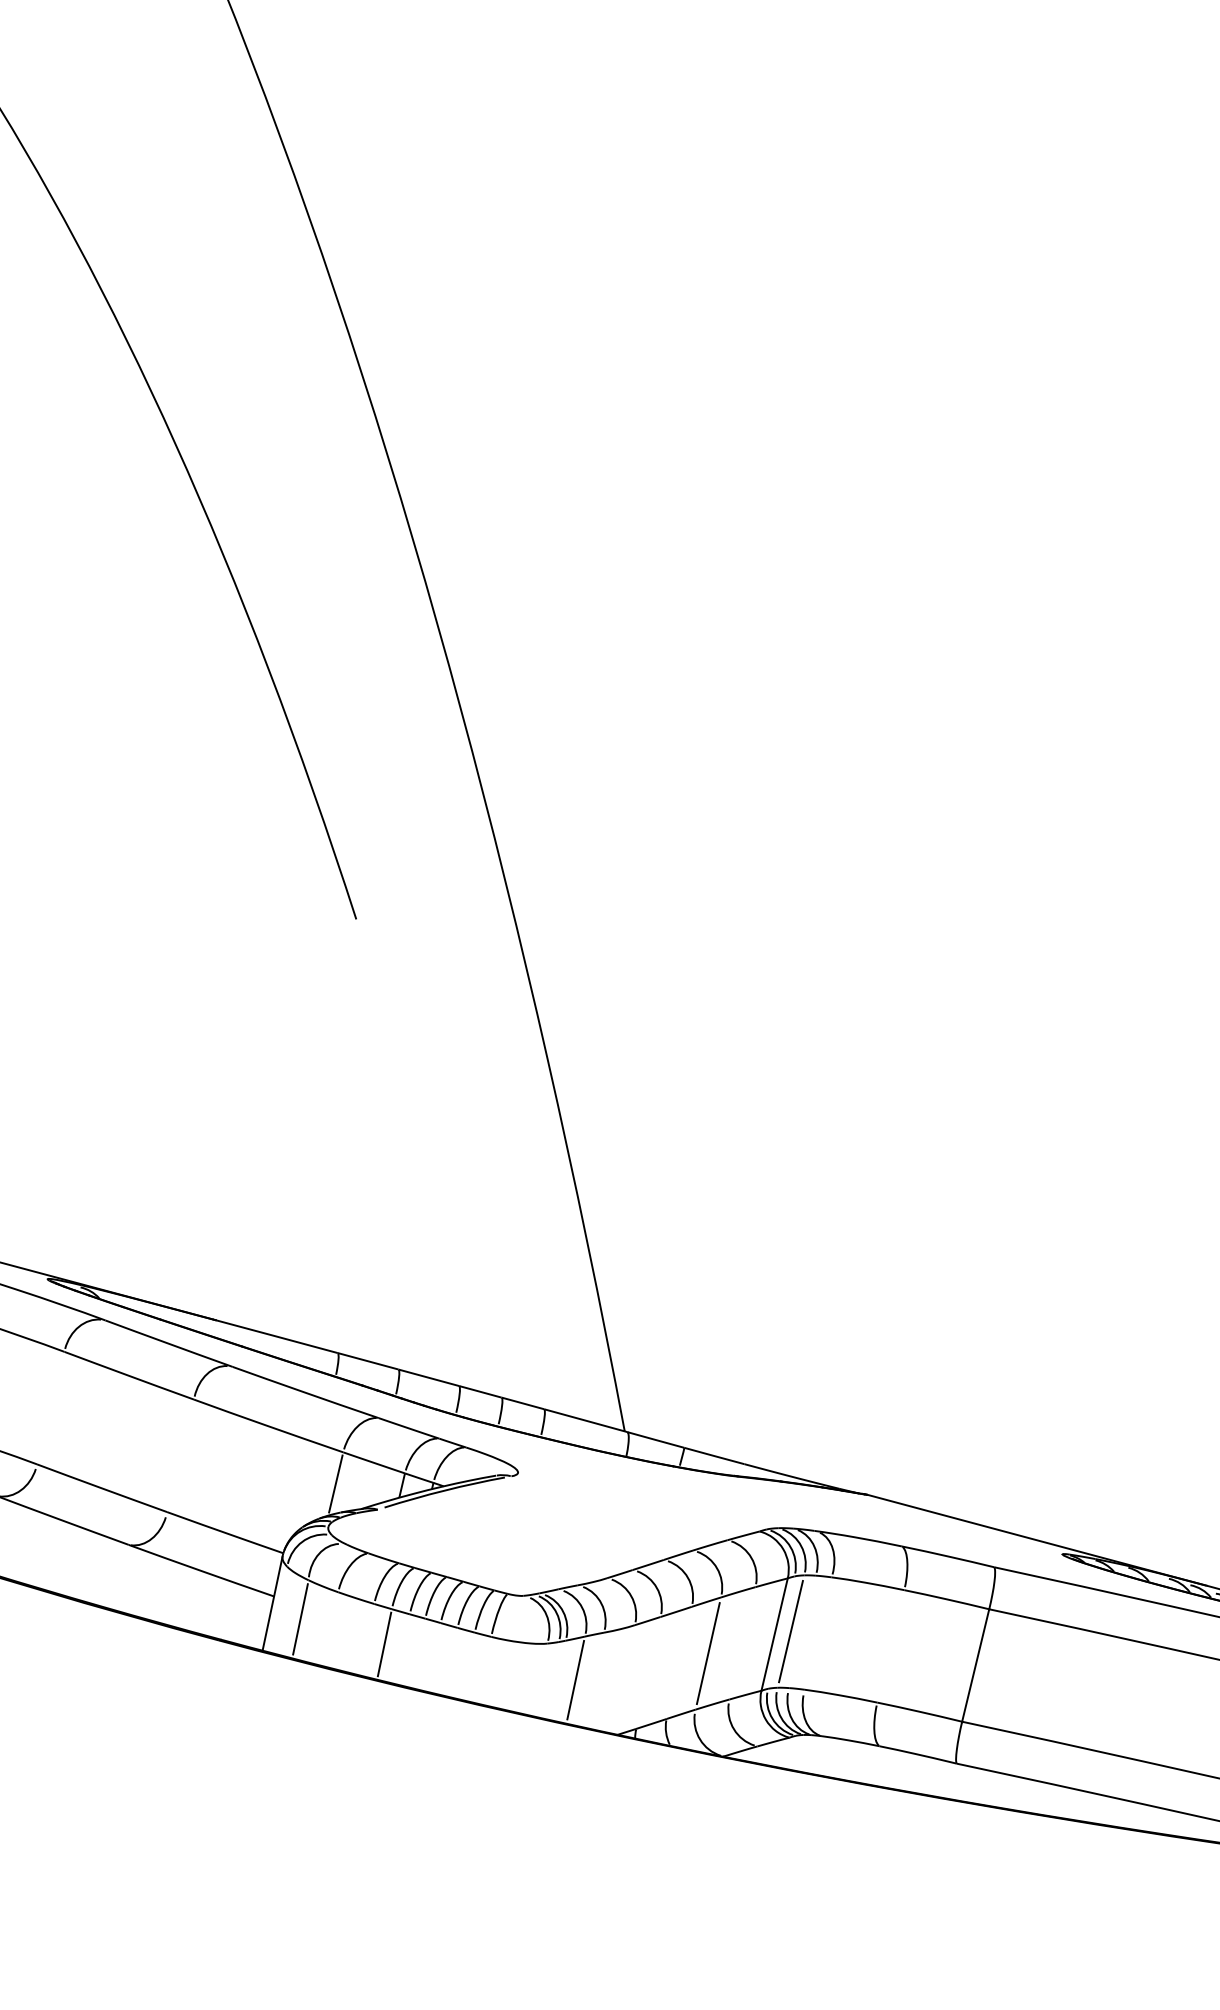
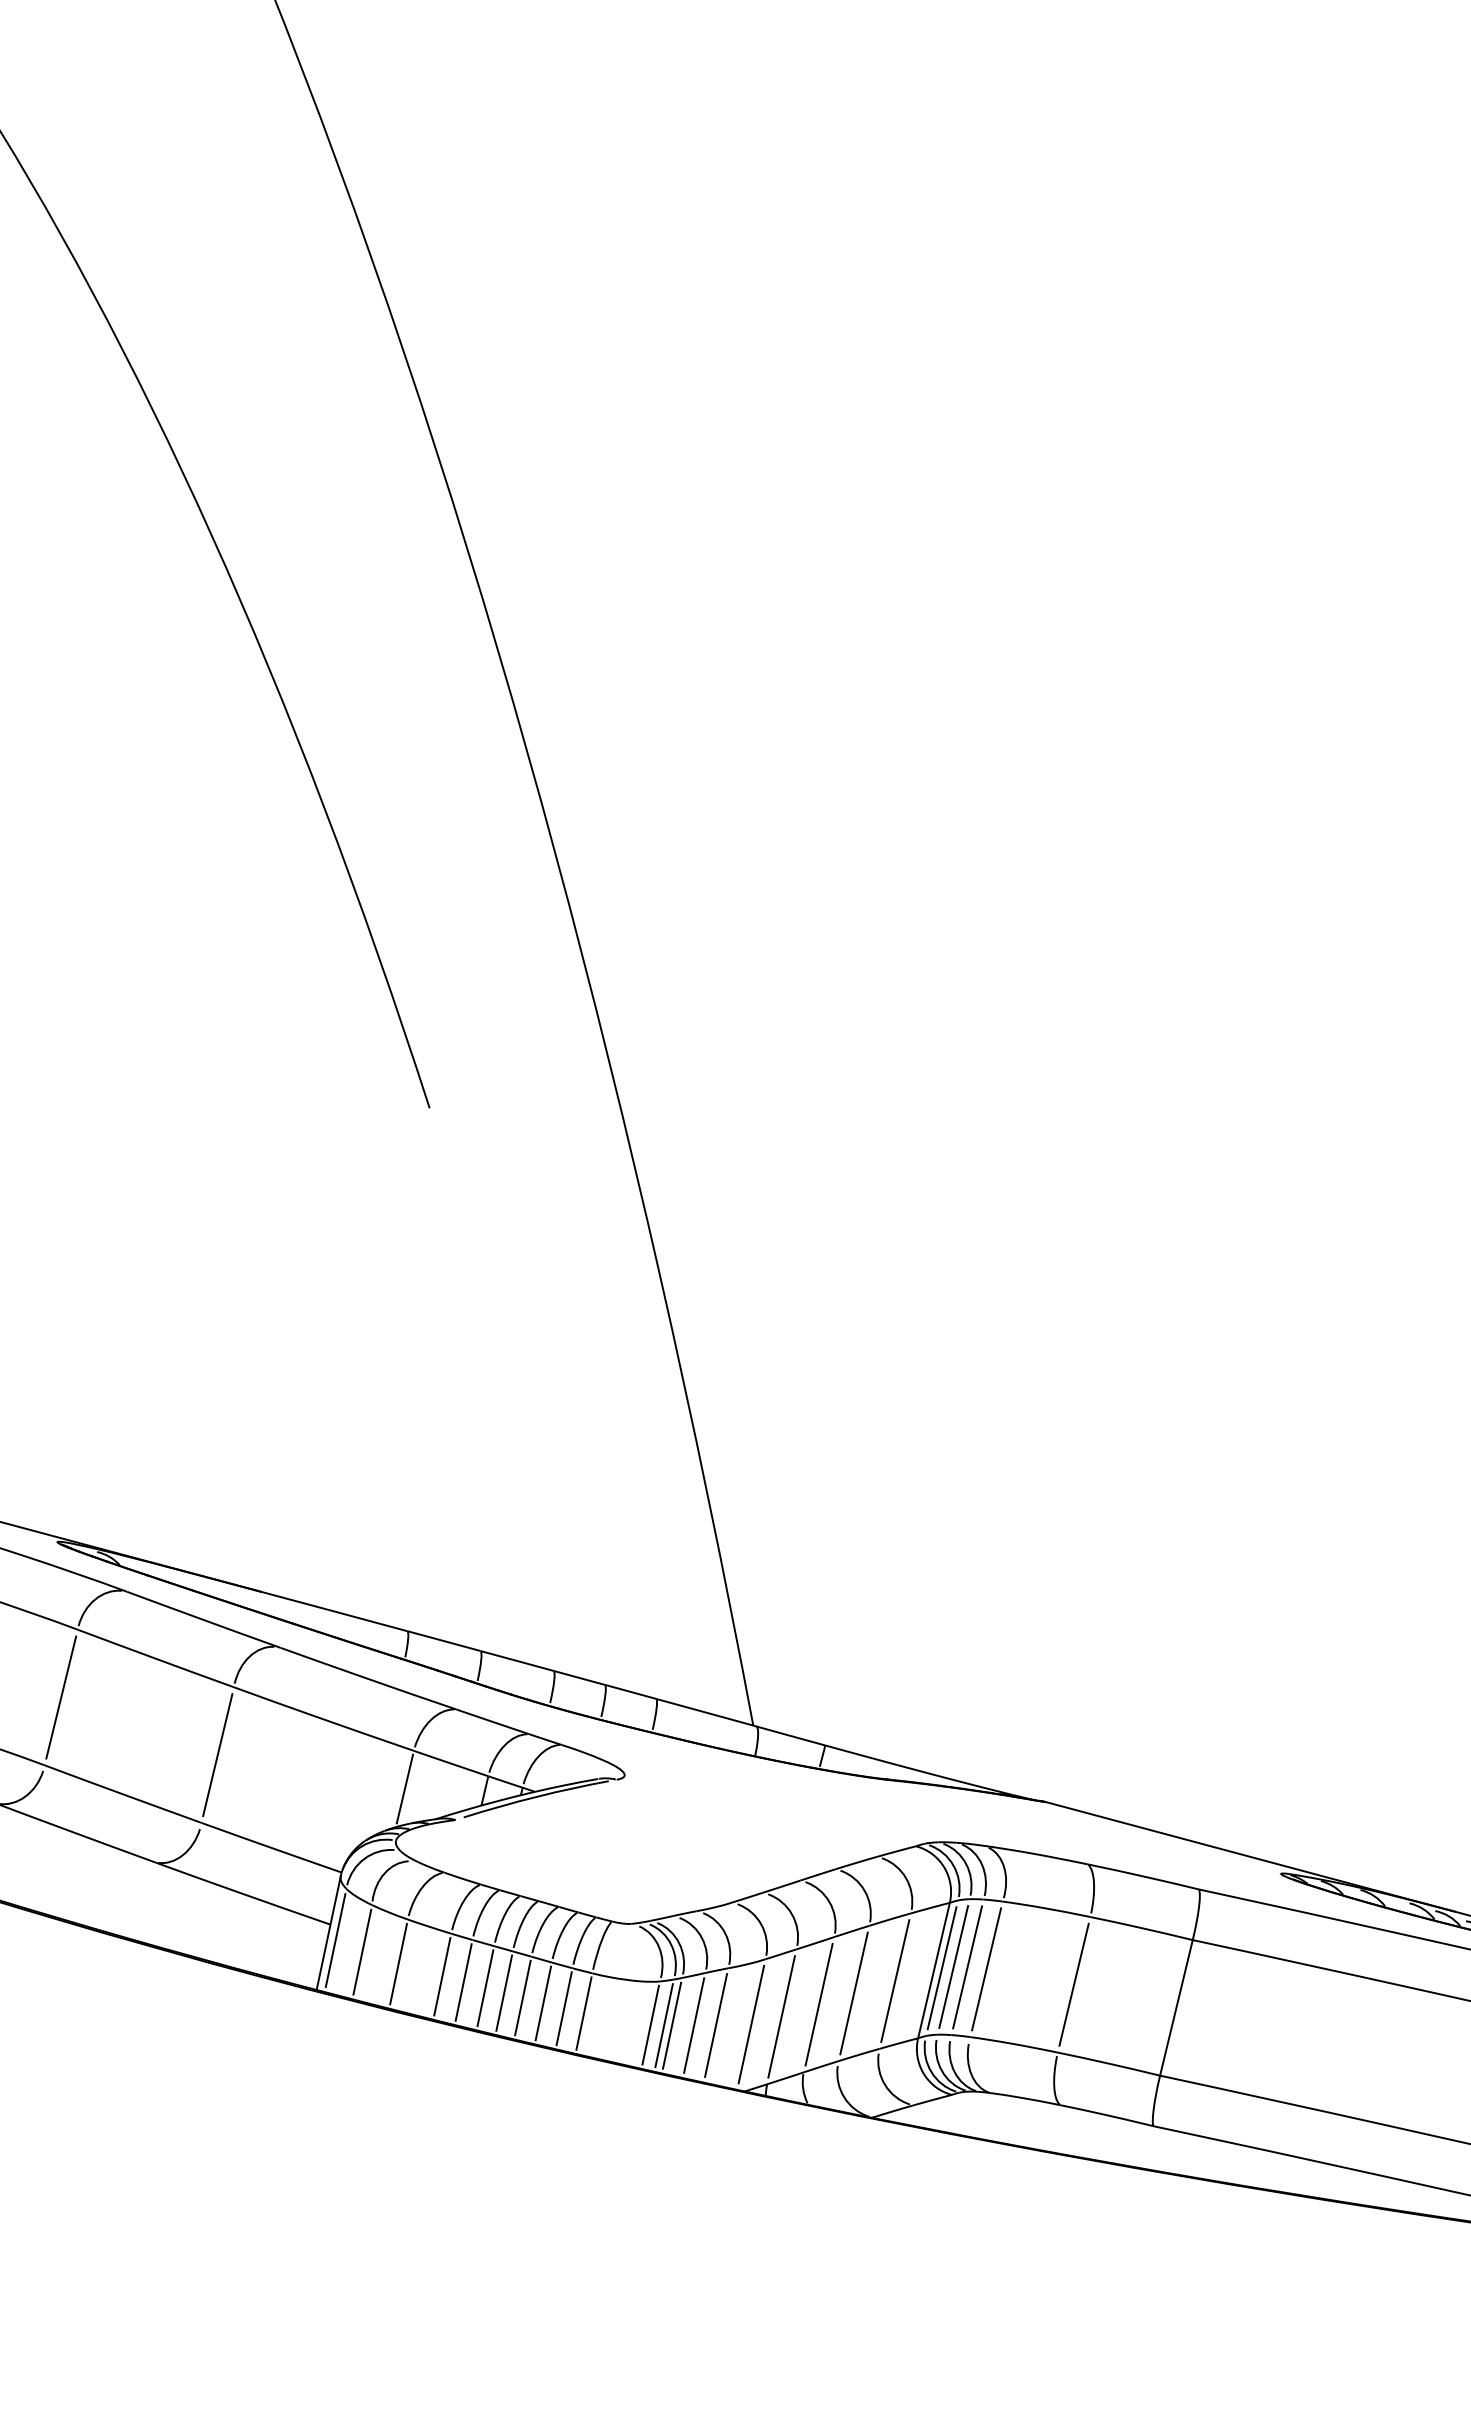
line: (50, 1408) -> (61, 1697), added
line: (180, 1456) -> (217, 1755), added
line: (278, 1609) -> (335, 1940), added
line: (330, 1628) -> (398, 1963), added
line: (780, 1632) -> (941, 1968), added
line: (802, 1632) -> (967, 1967), added
line: (818, 1633) -> (986, 1969), added
line: (366, 1639) -> (442, 1976), added
line: (742, 1643) -> (895, 1981), added
line: (890, 1646) -> (1073, 1984), added
line: (402, 1649) -> (485, 1988), added
line: (418, 1652) -> (504, 1992), added
line: (433, 1656) -> (522, 1997), added
line: (450, 1661) -> (543, 2003), added
line: (678, 1662) -> (818, 2004), added
line: (467, 1666) -> (563, 2008), added
line: (483, 1670) -> (583, 2013), added
line: (648, 1672) -> (781, 2016), added
line: (539, 1679) -> (650, 2024), added
line: (623, 1679) -> (751, 2024), added
line: (550, 1680) -> (663, 2025), added
line: (557, 1680) -> (672, 2025), added
line: (594, 1680) -> (716, 2025), added

